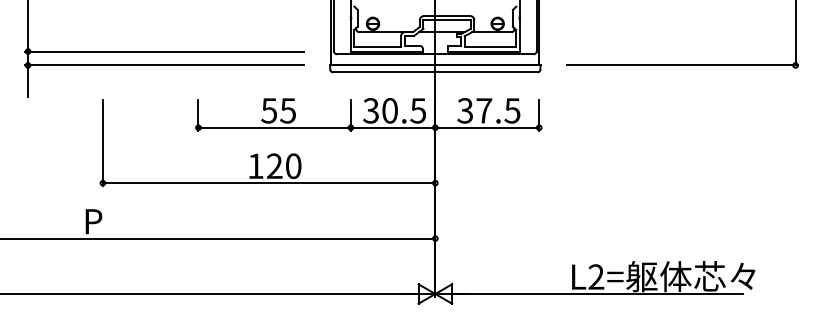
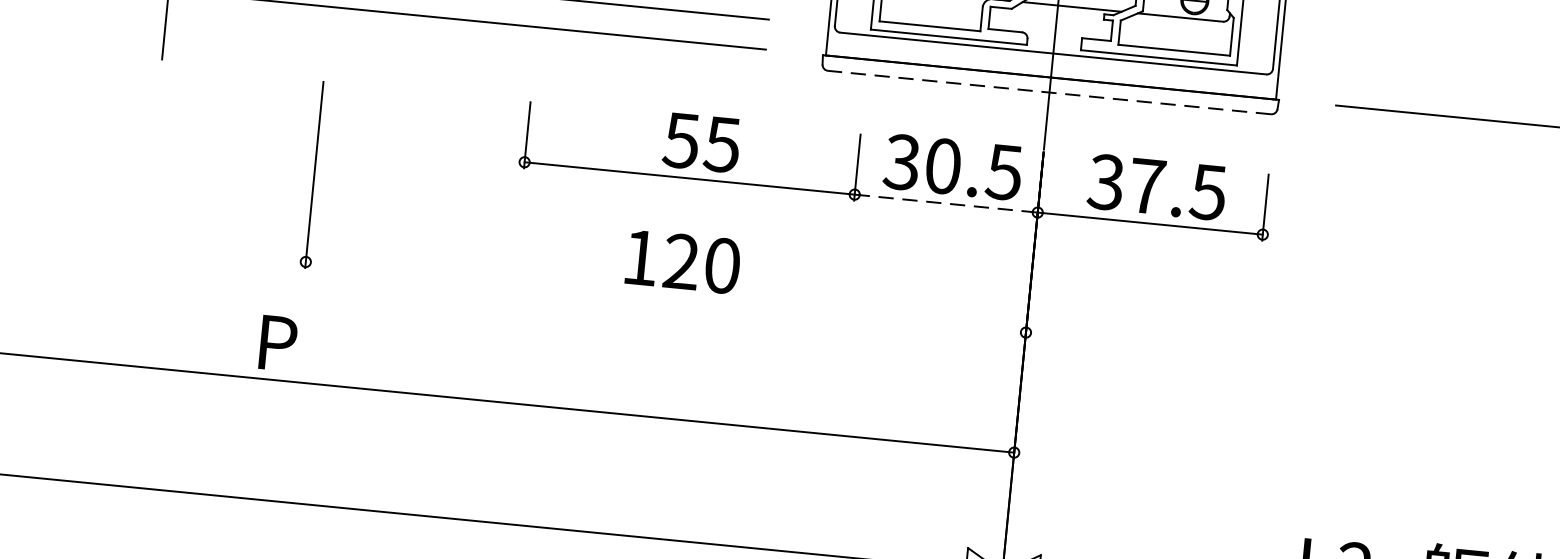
line: (434, 72) -> (1047, 92), solid -> dashed
line: (393, 127) -> (947, 203), solid -> dashed
line: (268, 183) -> (664, 297), removed

